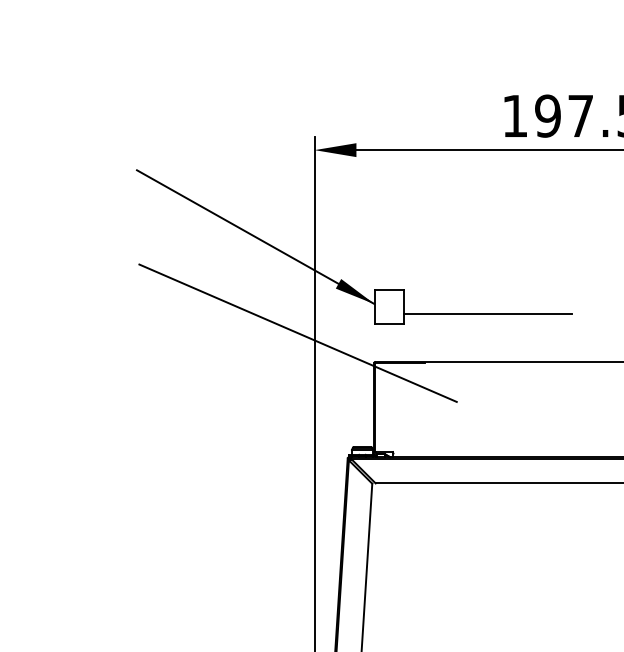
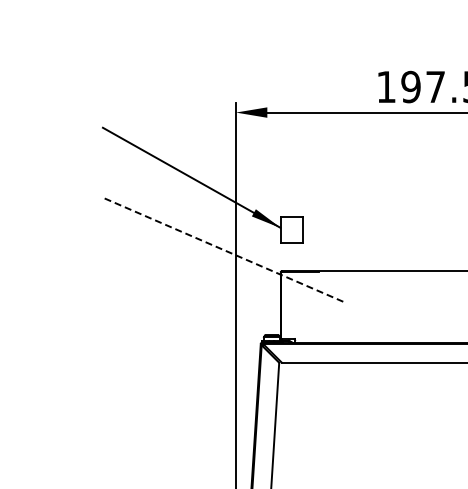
line: (487, 314) -> (365, 235), removed
line: (298, 332) -> (223, 249), solid -> dashed

